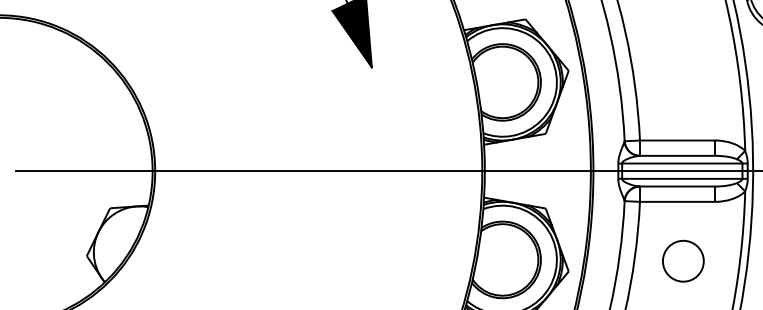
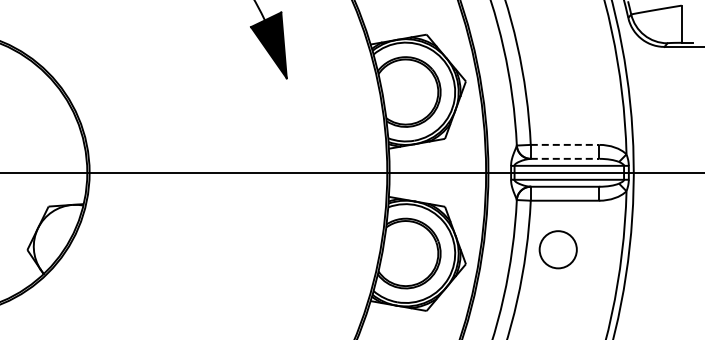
line: (678, 140) -> (565, 144), solid -> dashed
line: (678, 155) -> (565, 158), solid -> dashed
circle: (682, 260) -> (557, 249), moved

